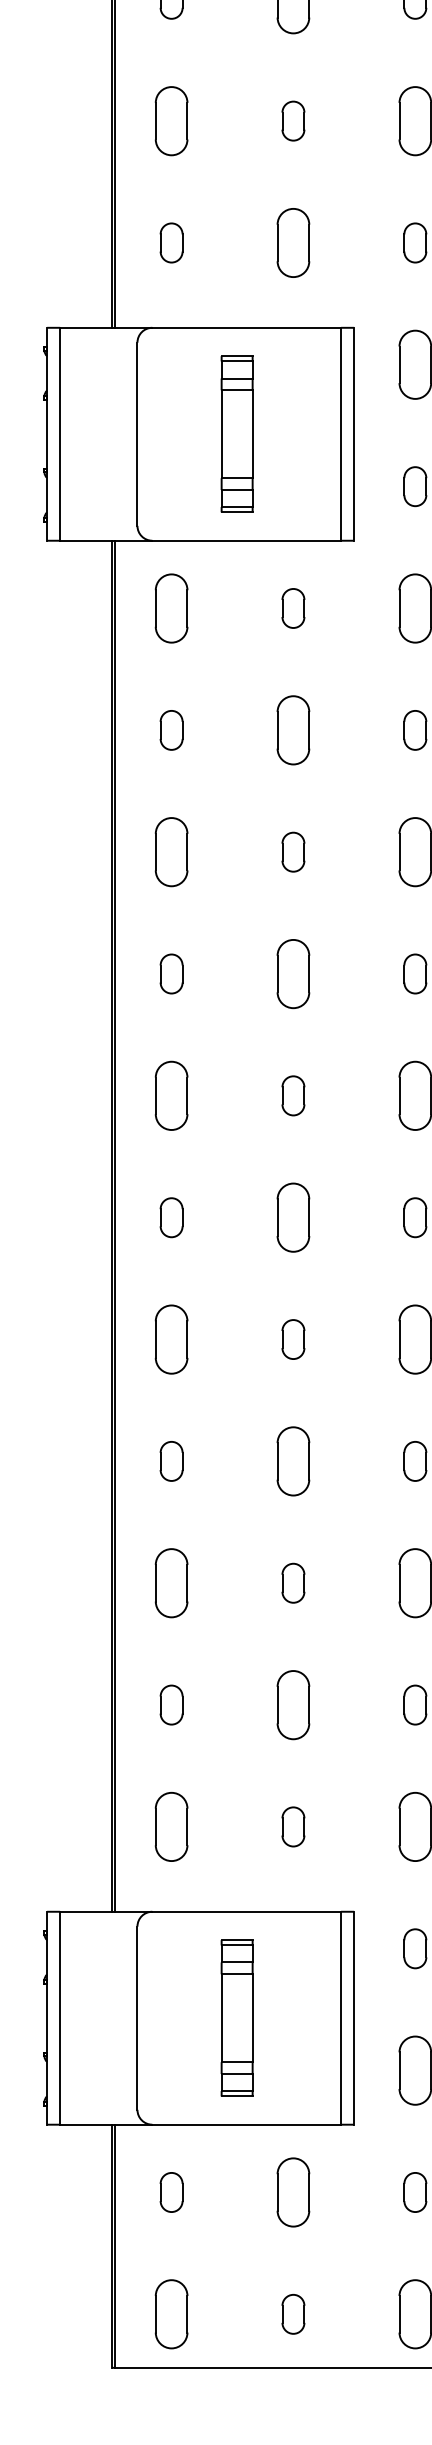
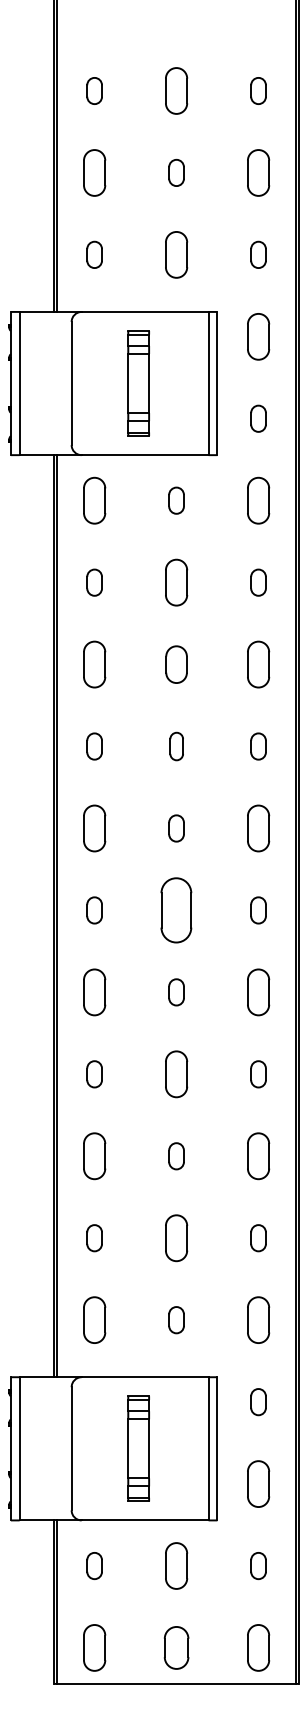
part: (293, 852) -> (176, 664), size x1.4
part: (293, 973) -> (176, 746), size x0.6
part: (293, 1217) -> (176, 910), size x1.4
part: (293, 2313) -> (176, 1647), size x1.6

